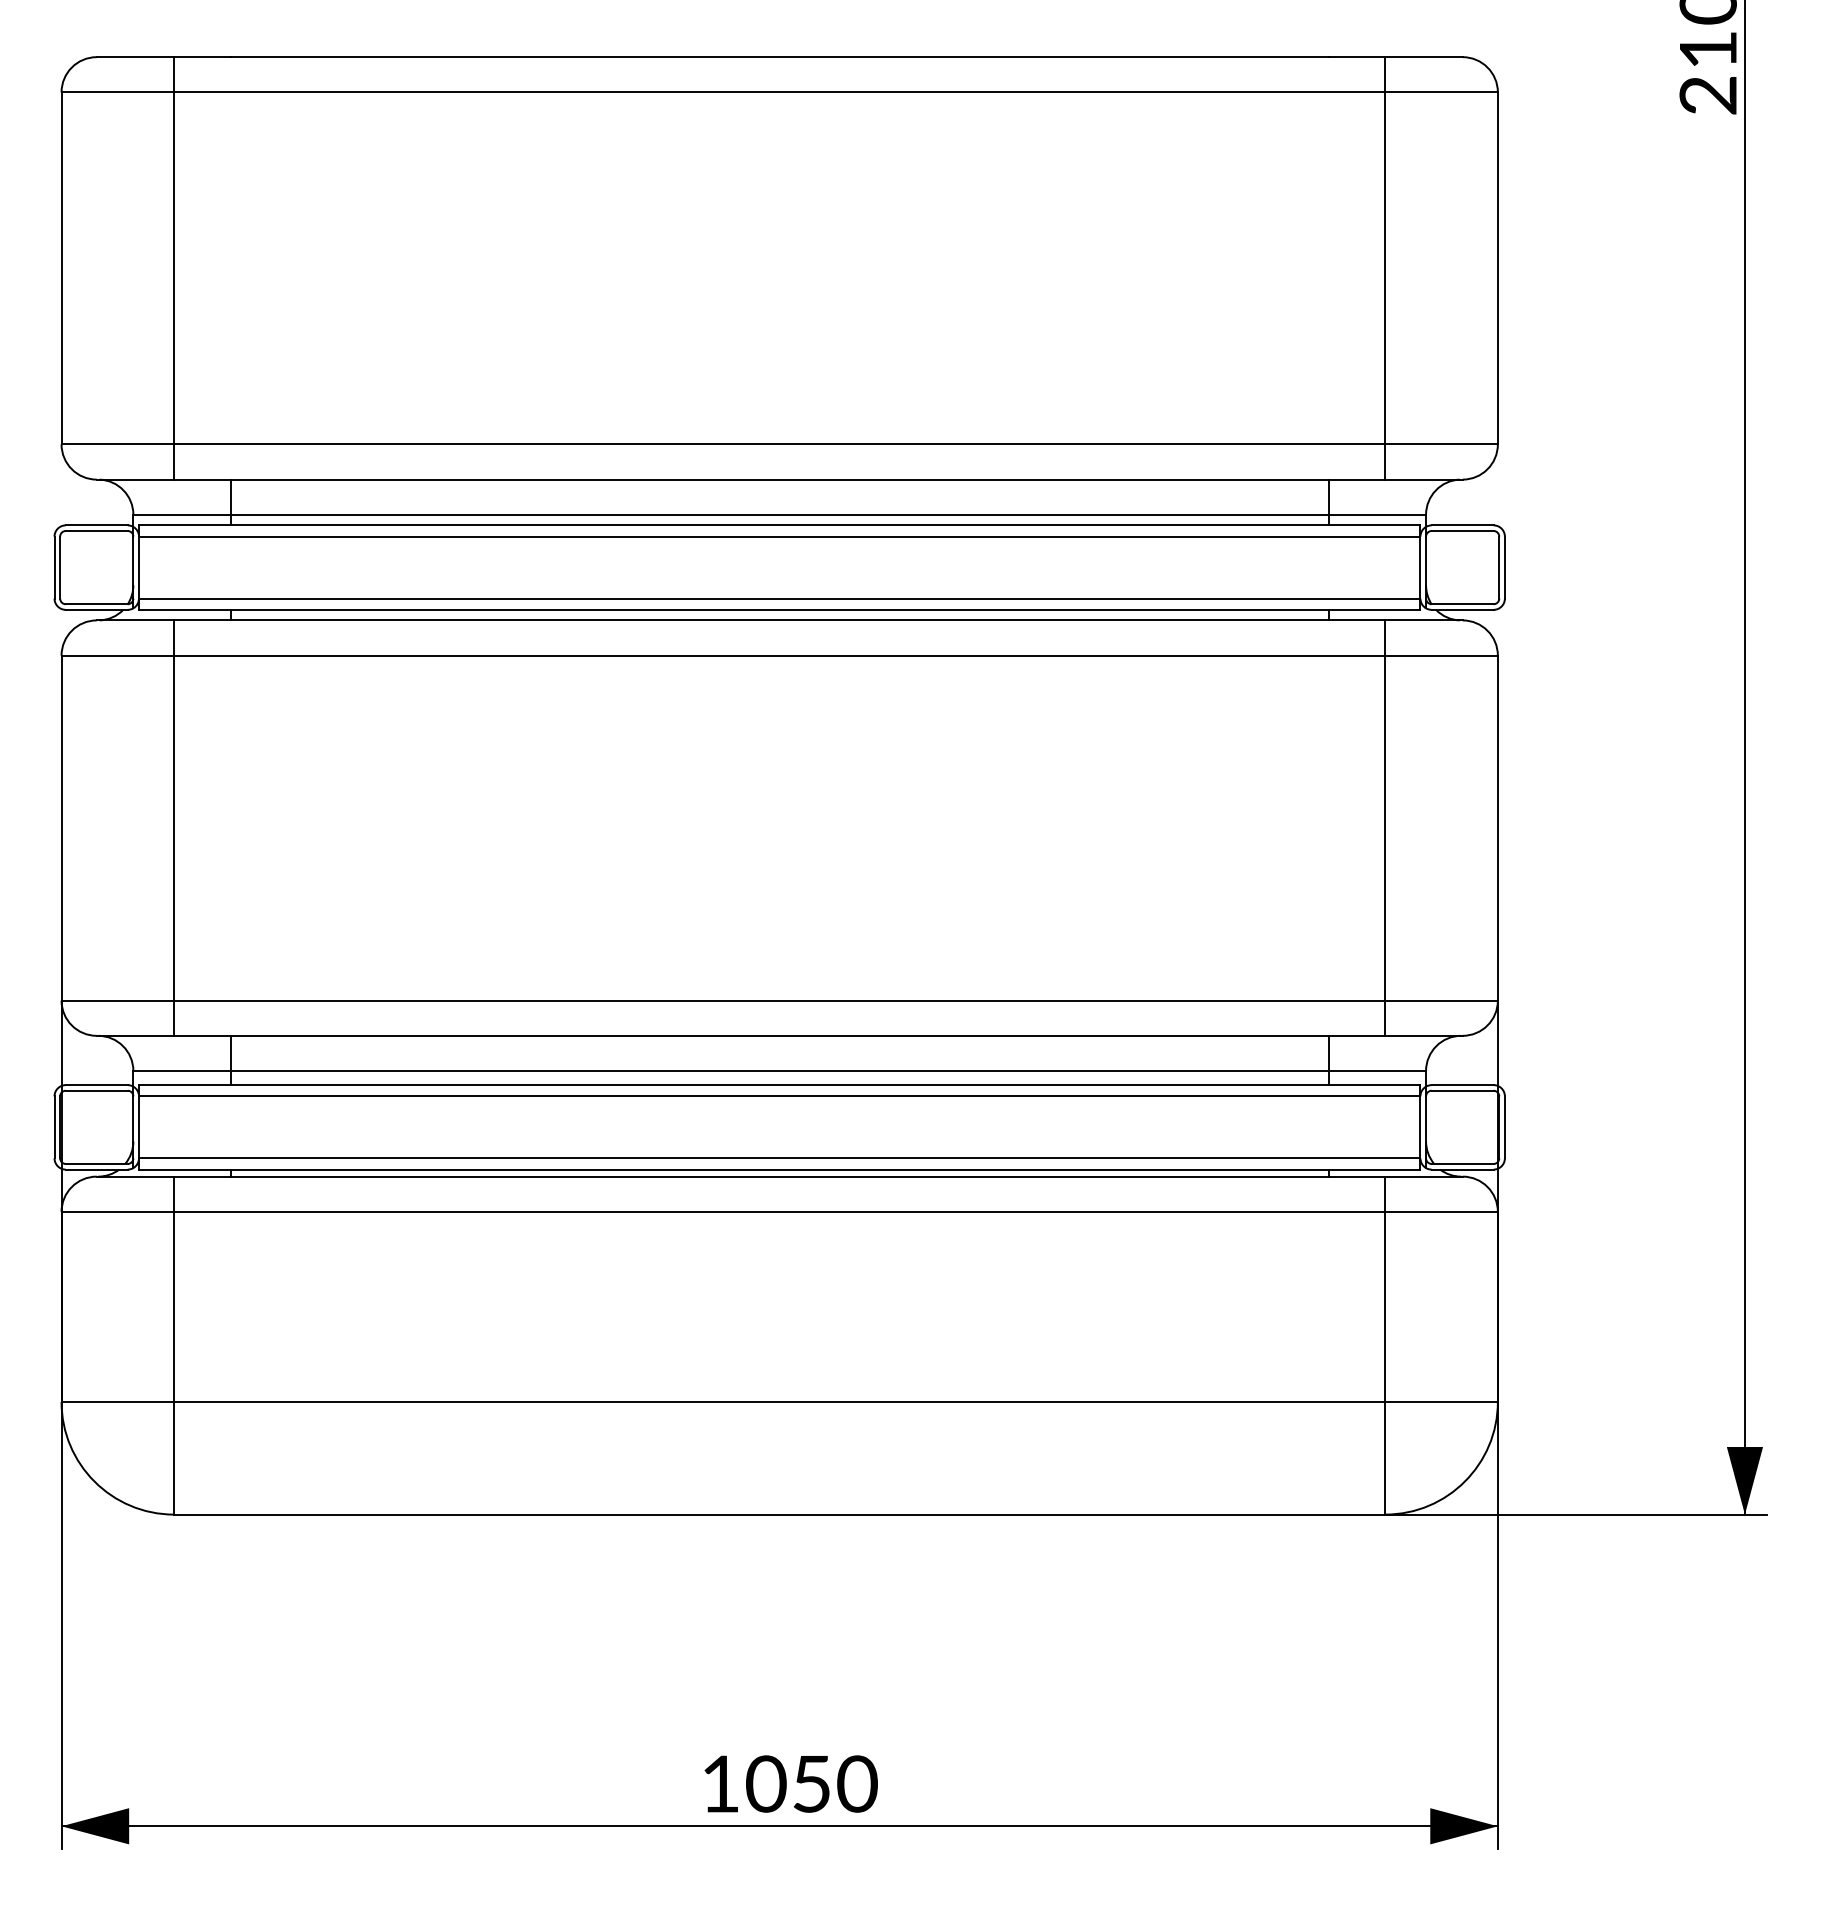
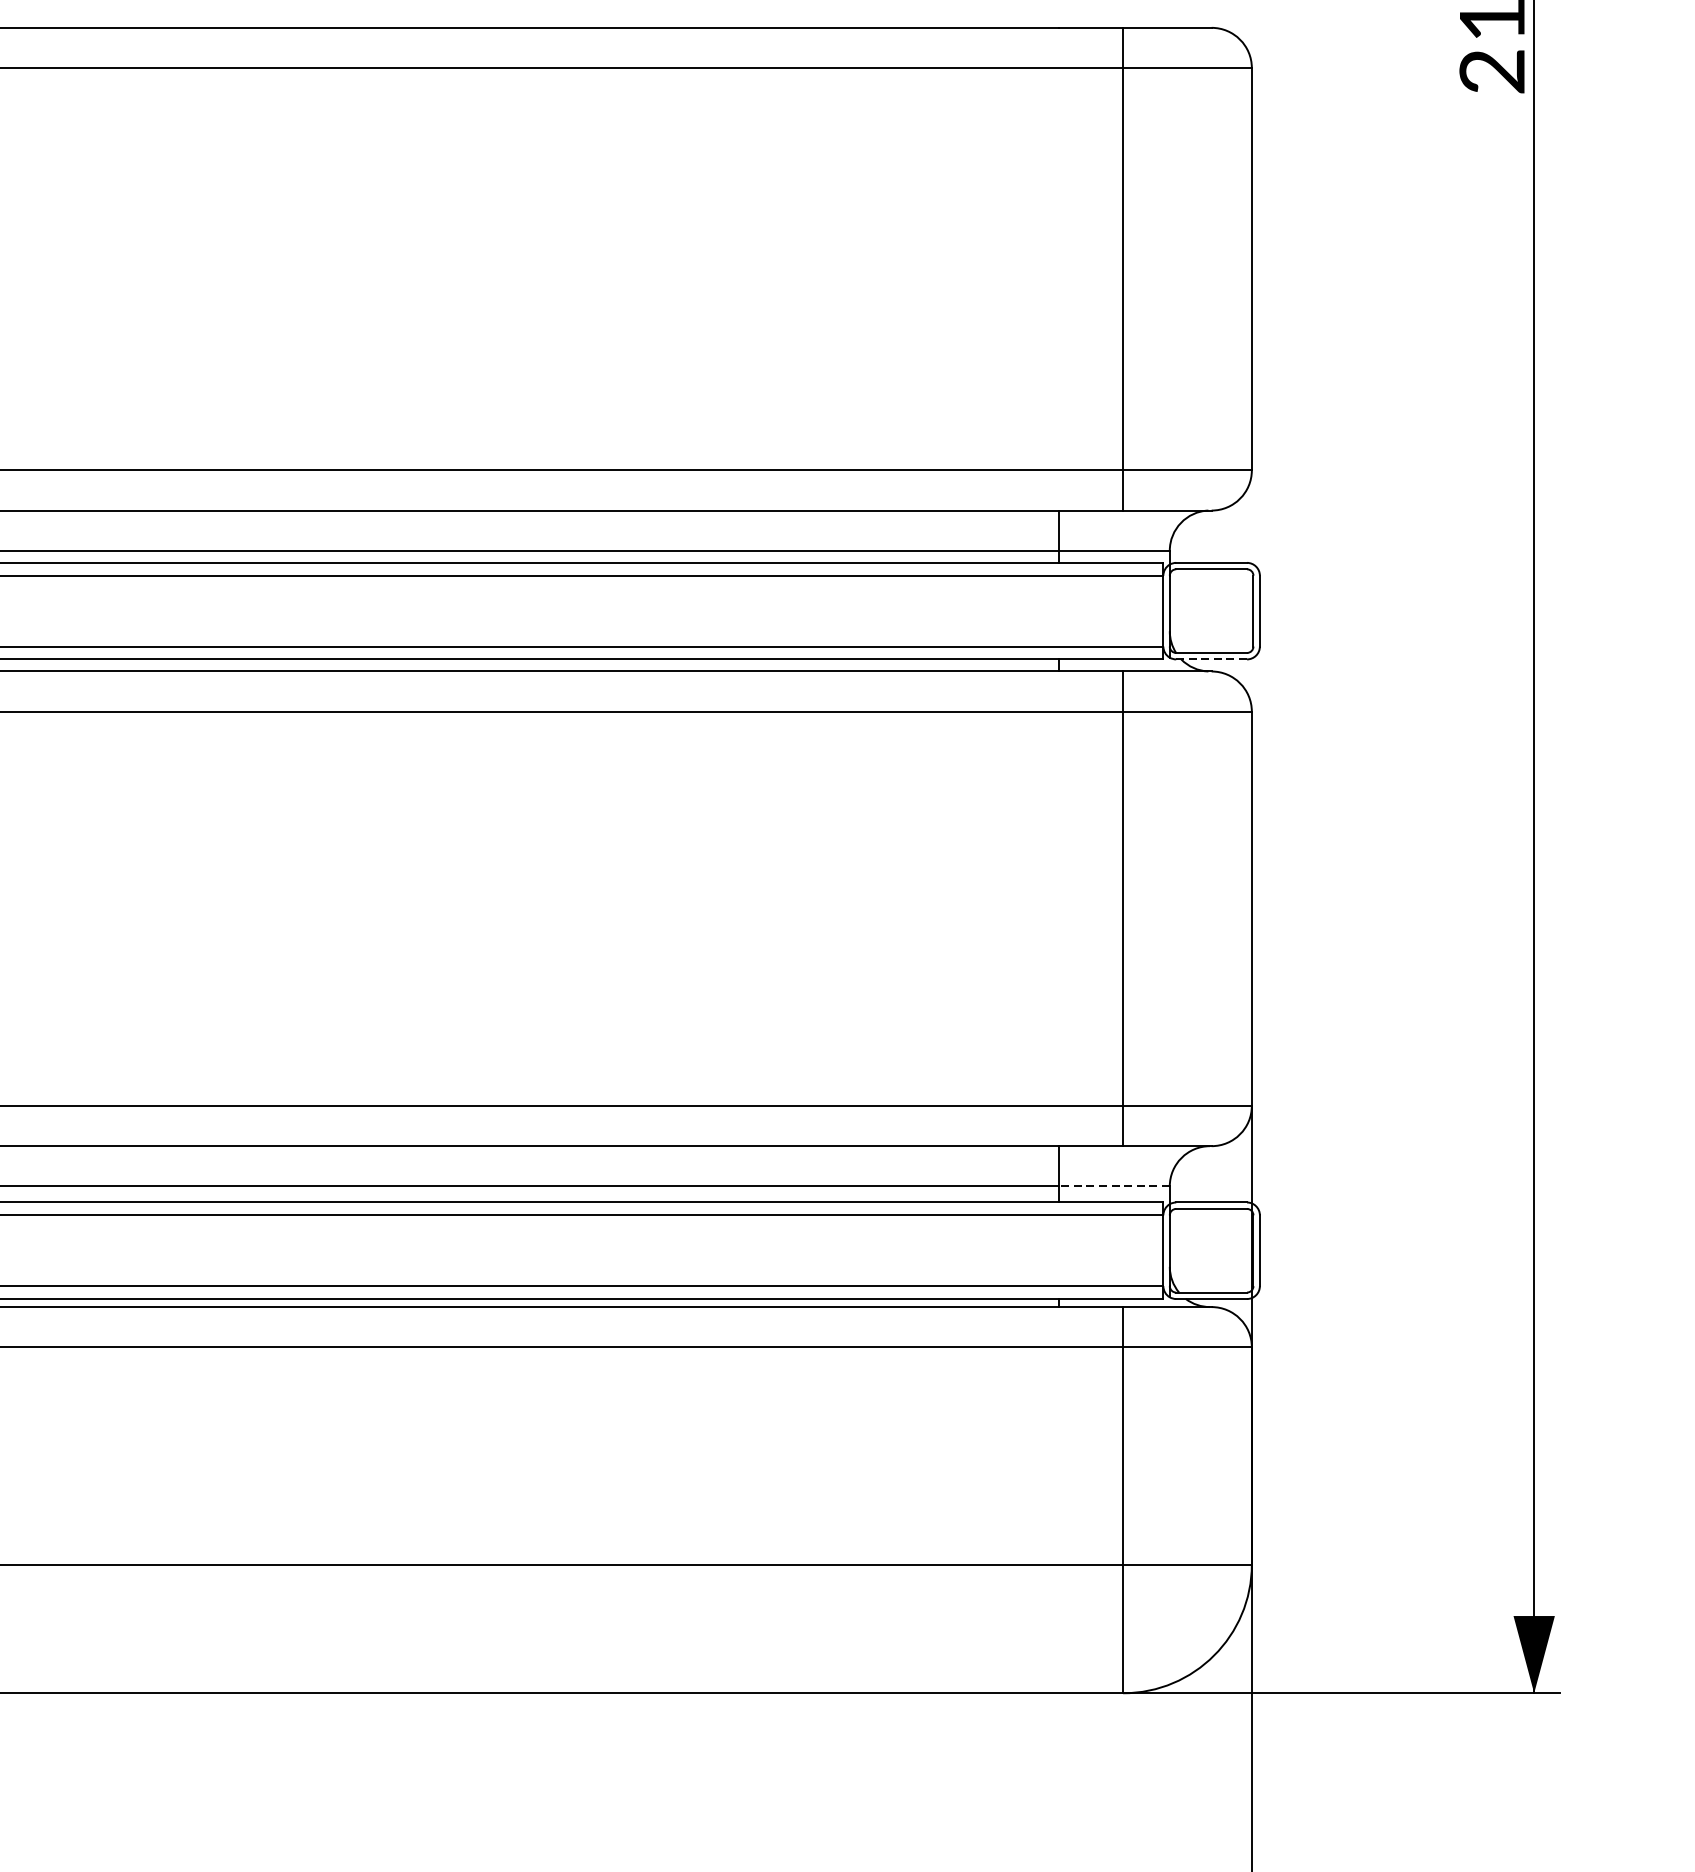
line: (1462, 609) -> (1211, 658), solid -> dashed
line: (1377, 1071) -> (1114, 1186), solid -> dashed

